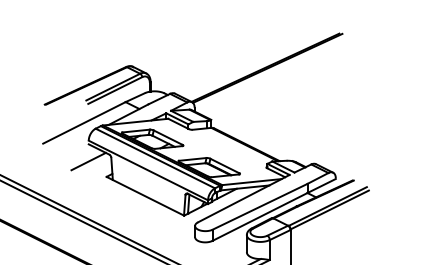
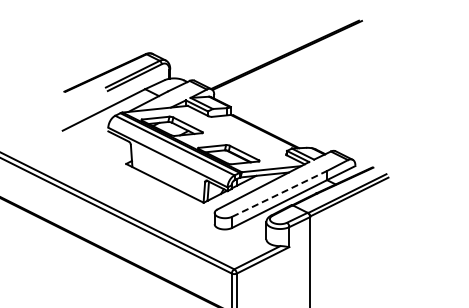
line: (88, 161) -> (108, 148), removed
line: (259, 206) -> (279, 193), solid -> dashed

